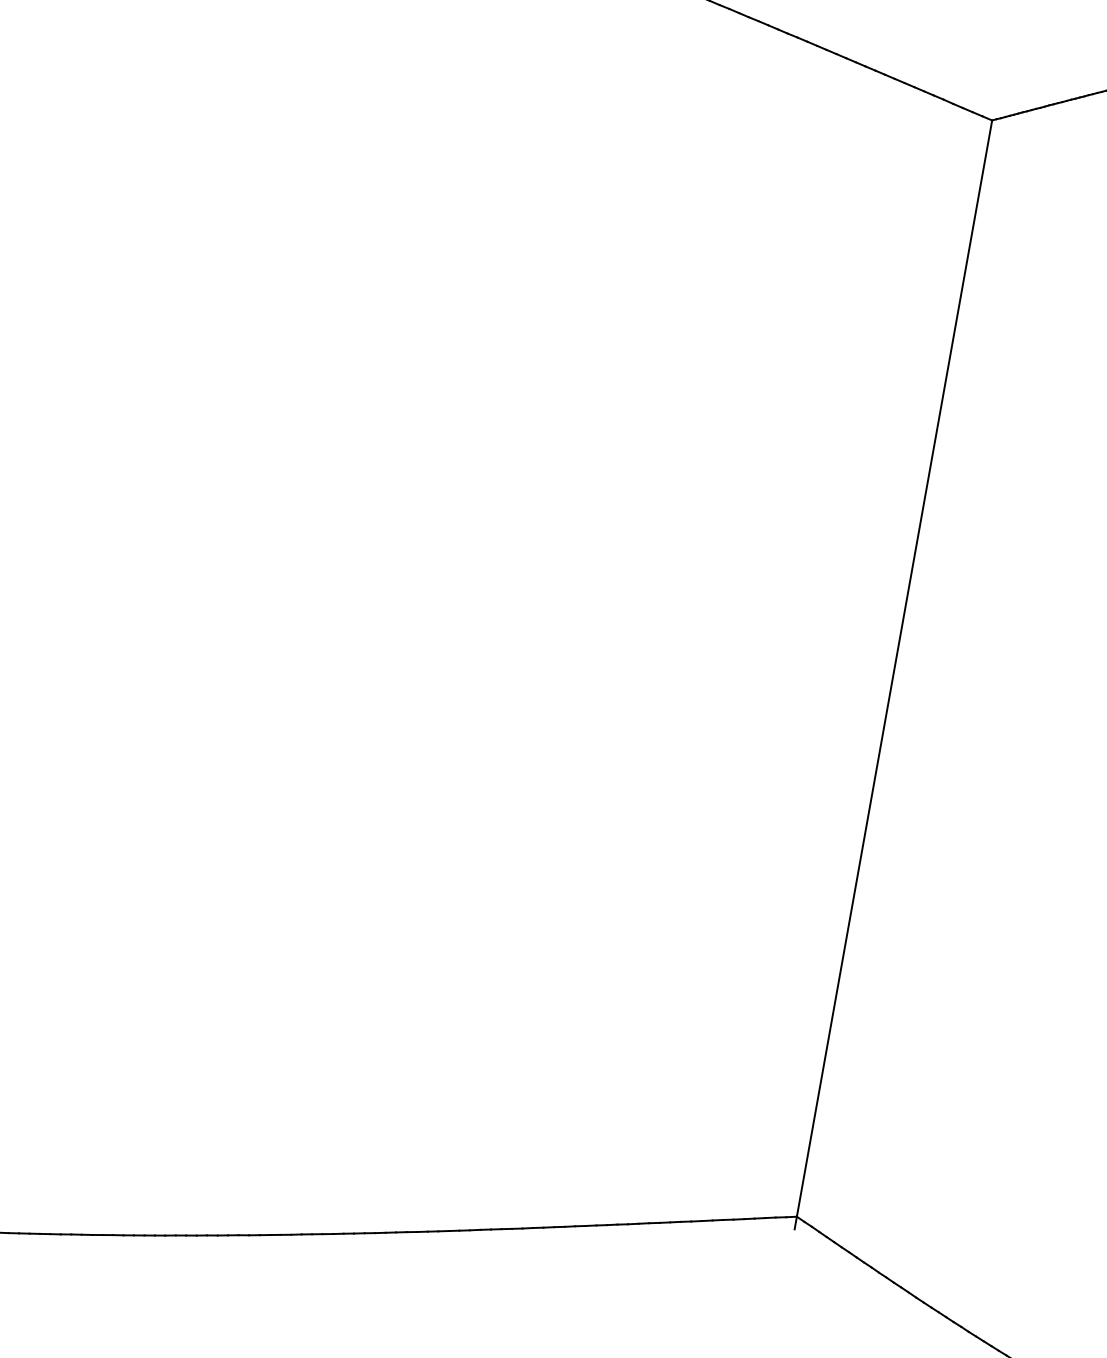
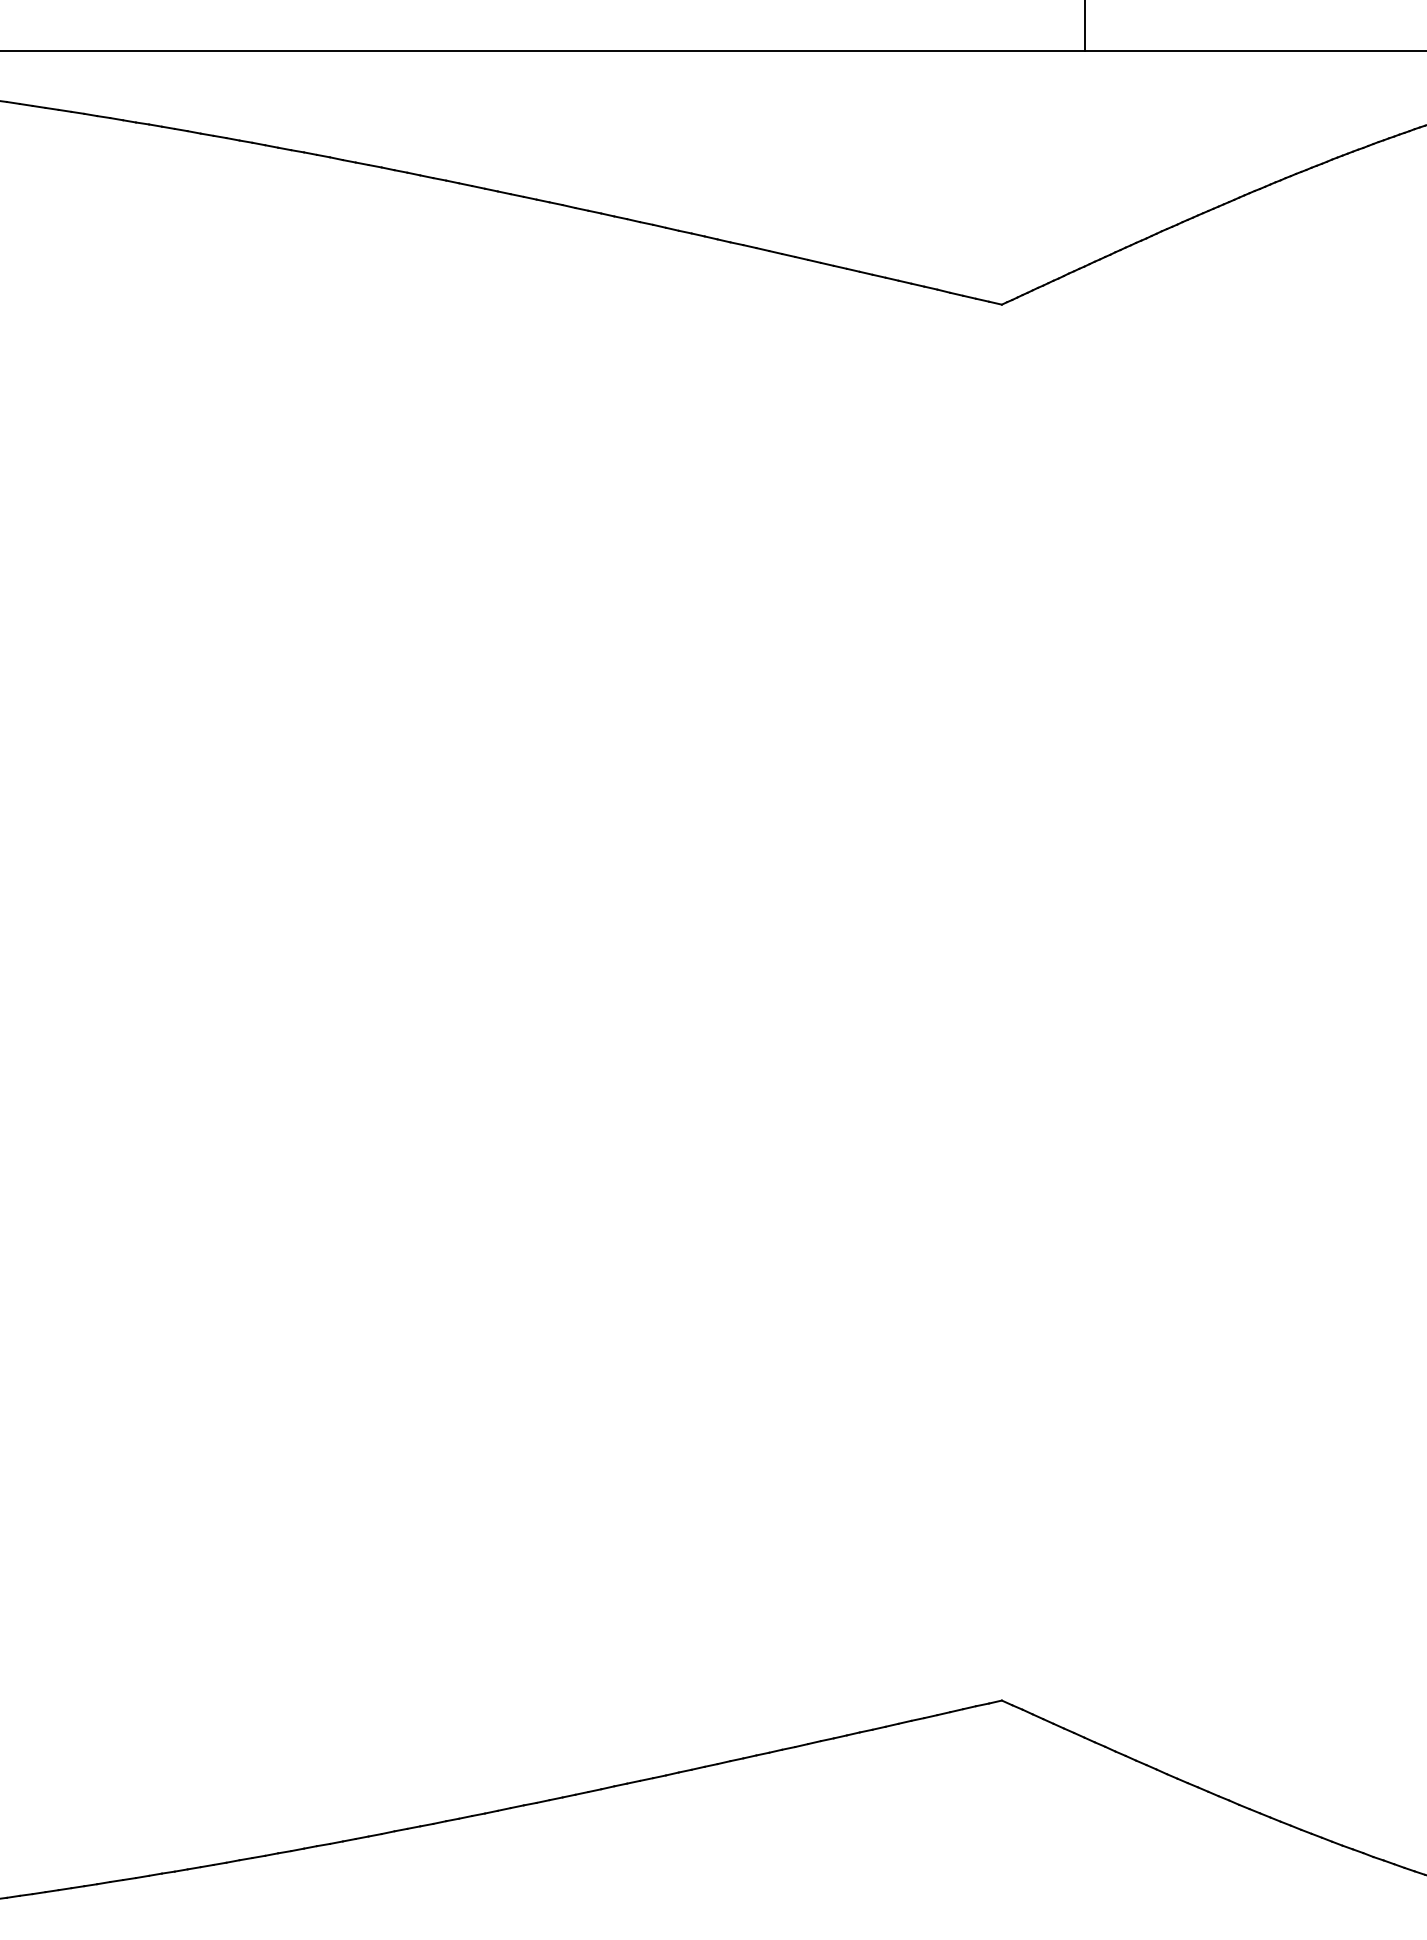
line: (893, 674) -> (1001, 1010), removed

